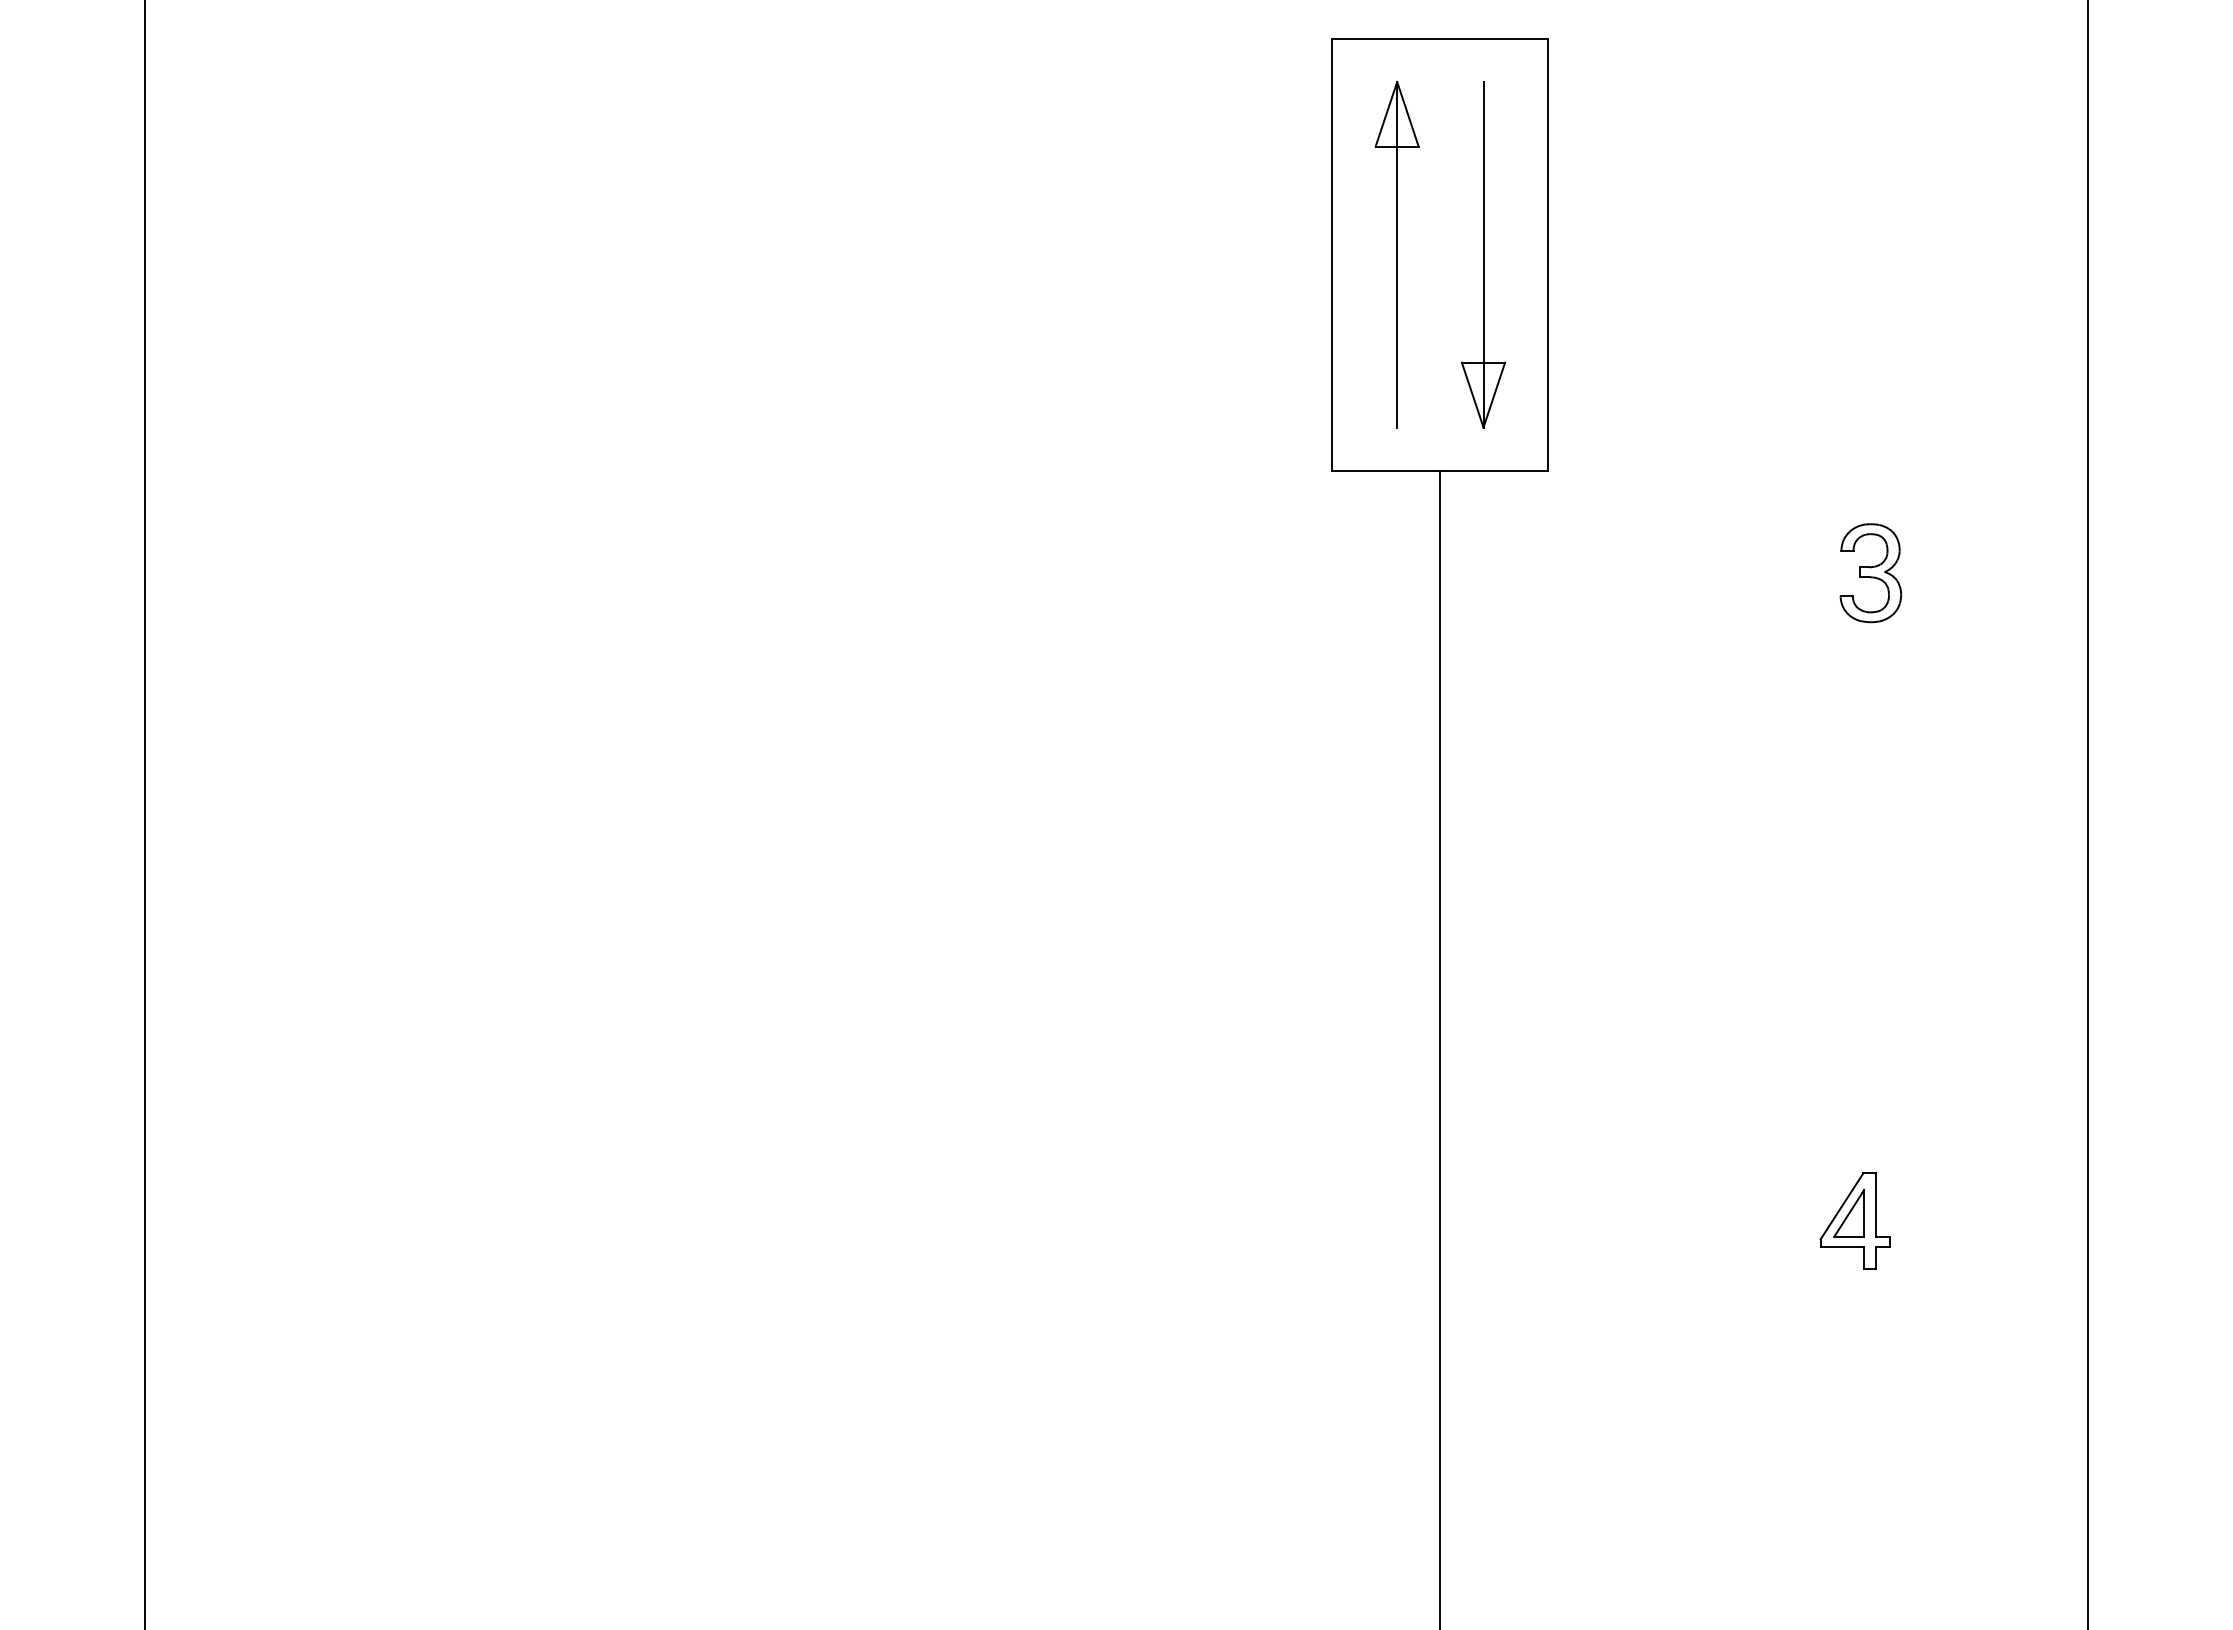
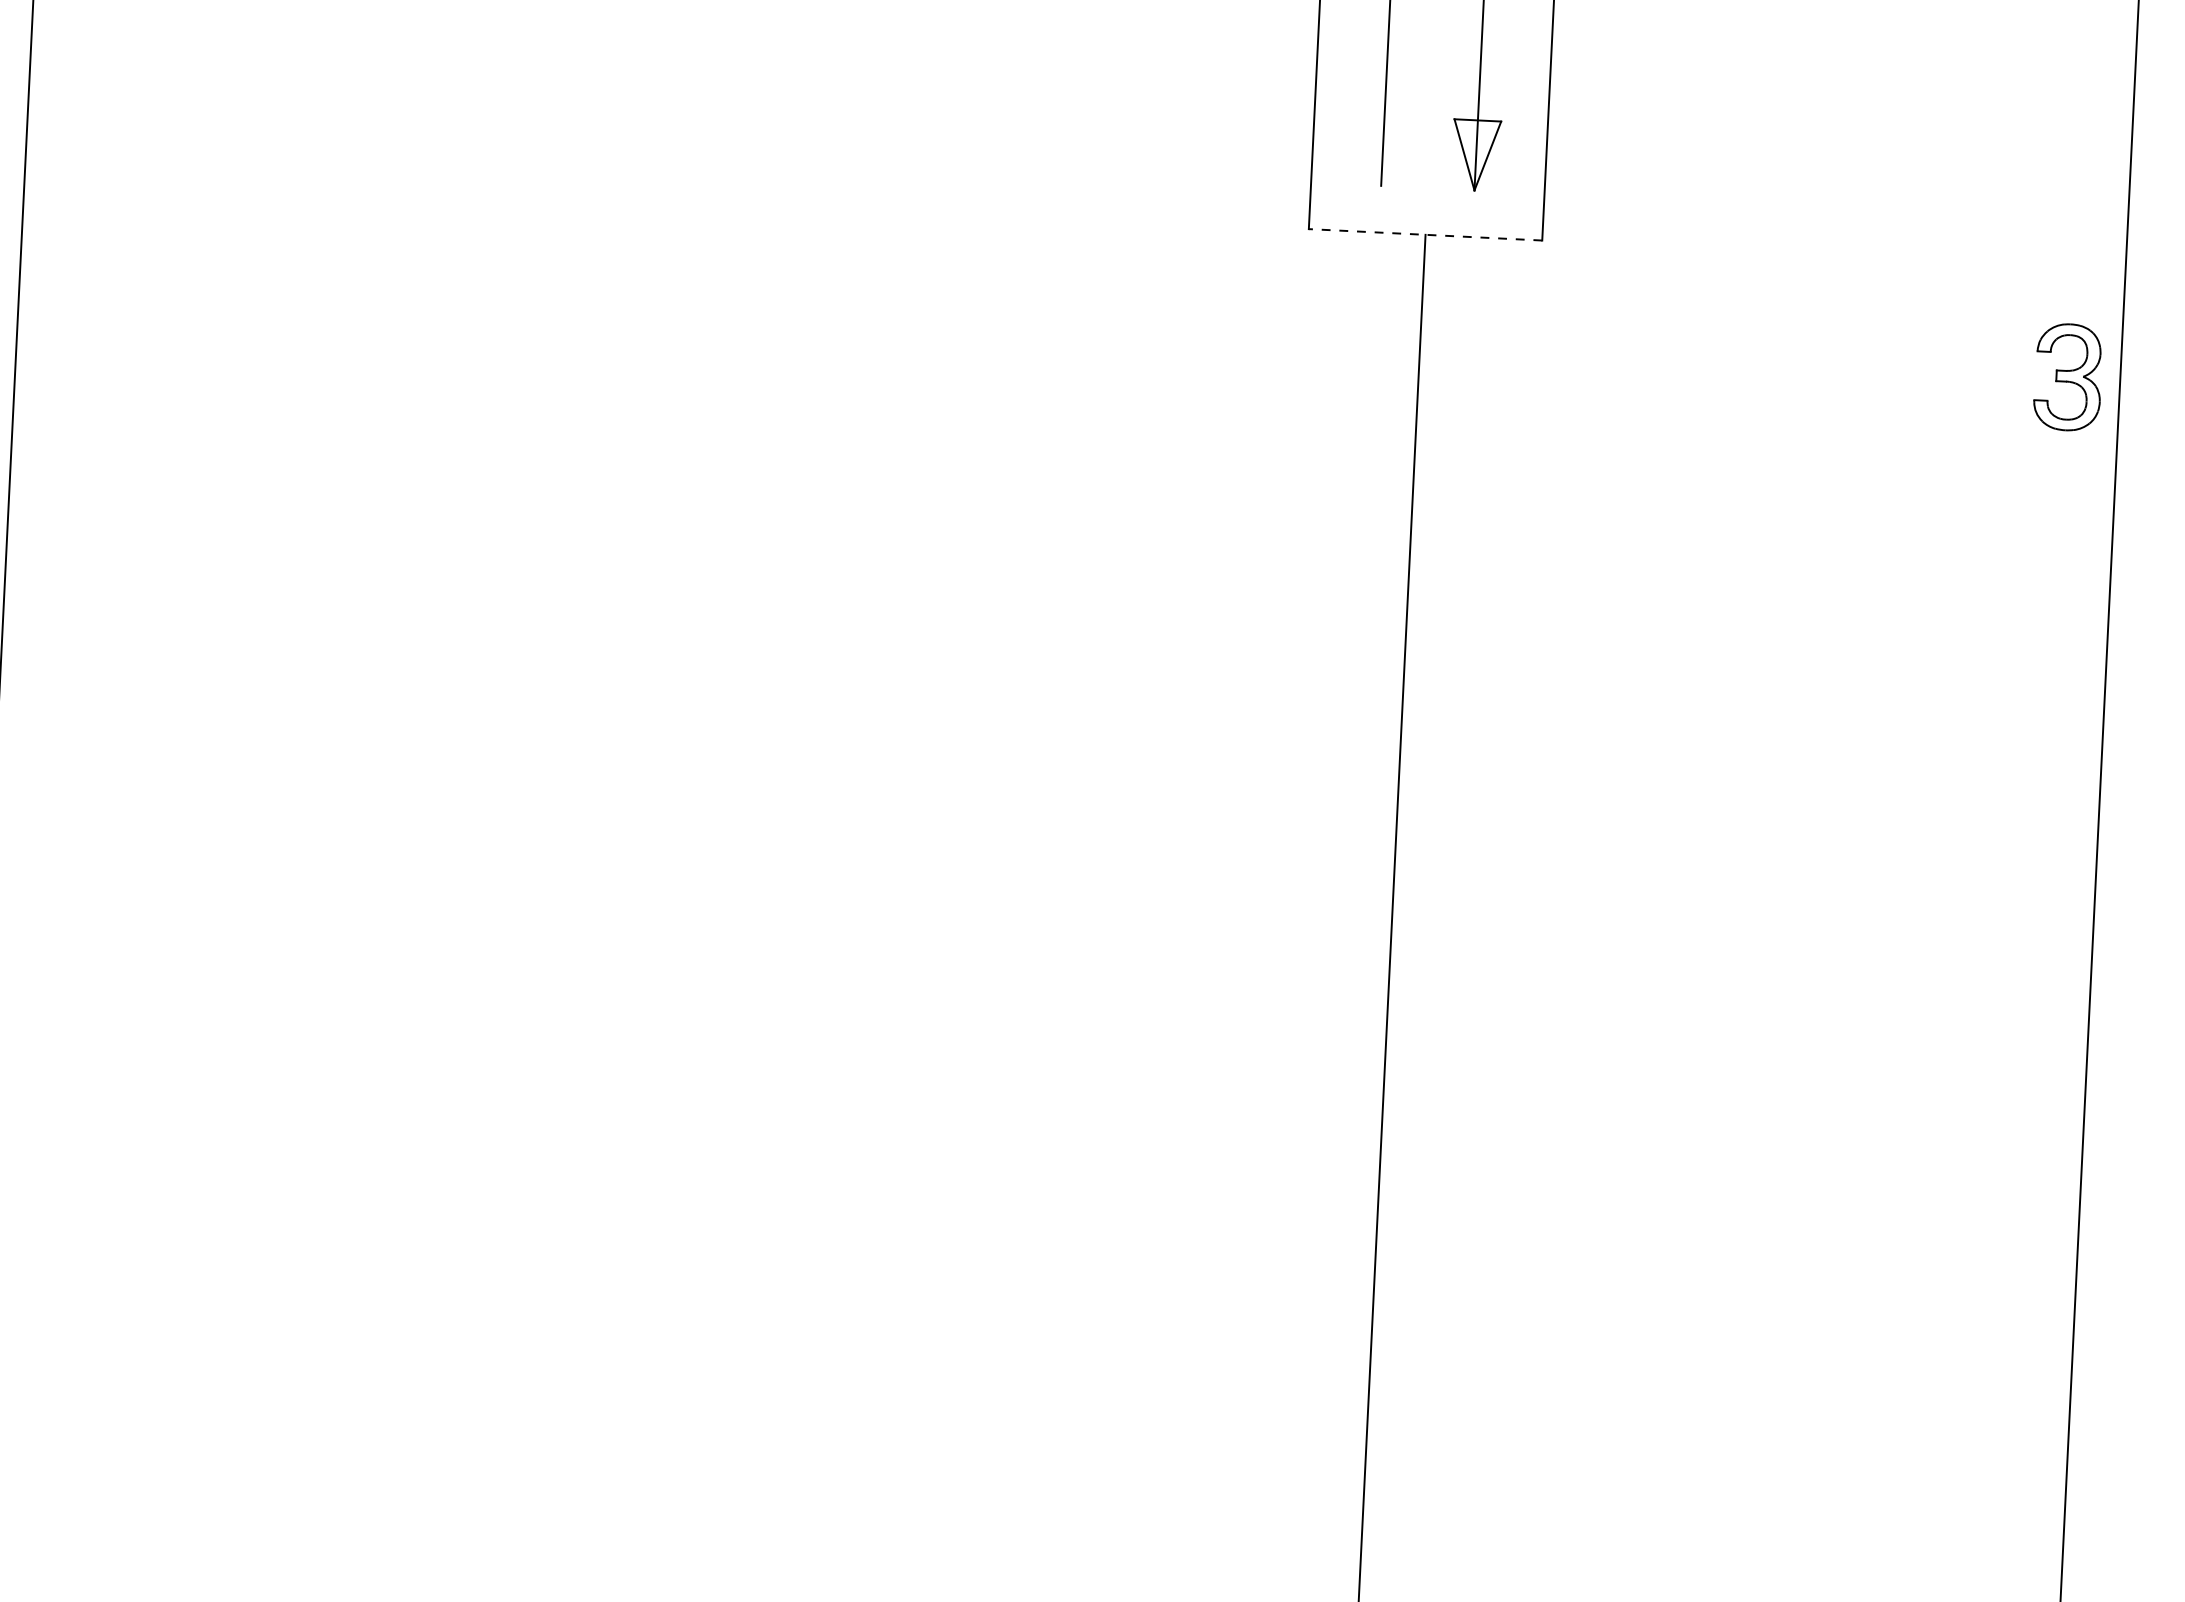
line: (1440, 470) -> (1425, 234), solid -> dashed
part: (1870, 573) -> (2067, 377), moved
part: (1854, 1220) -> (1833, 1067), removed

